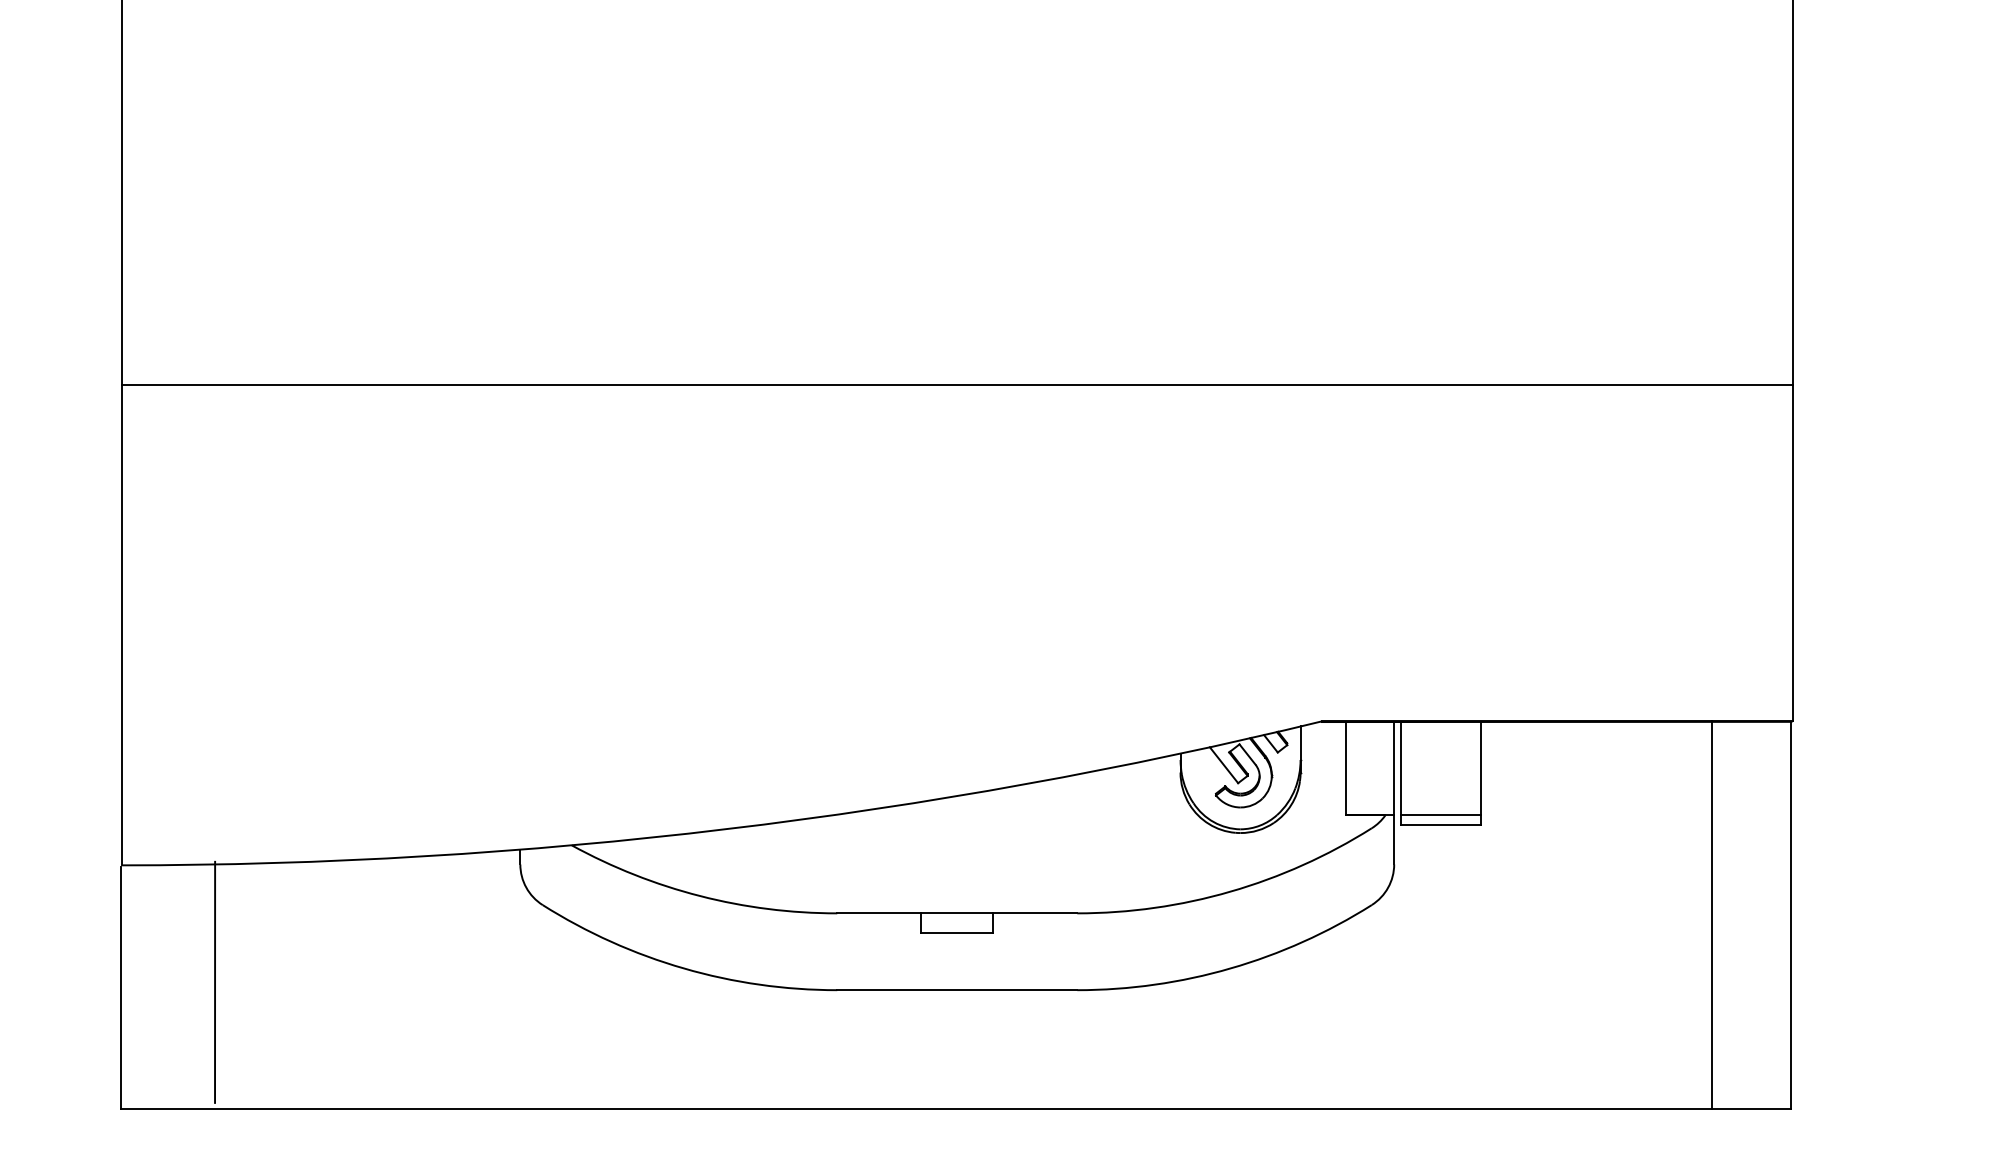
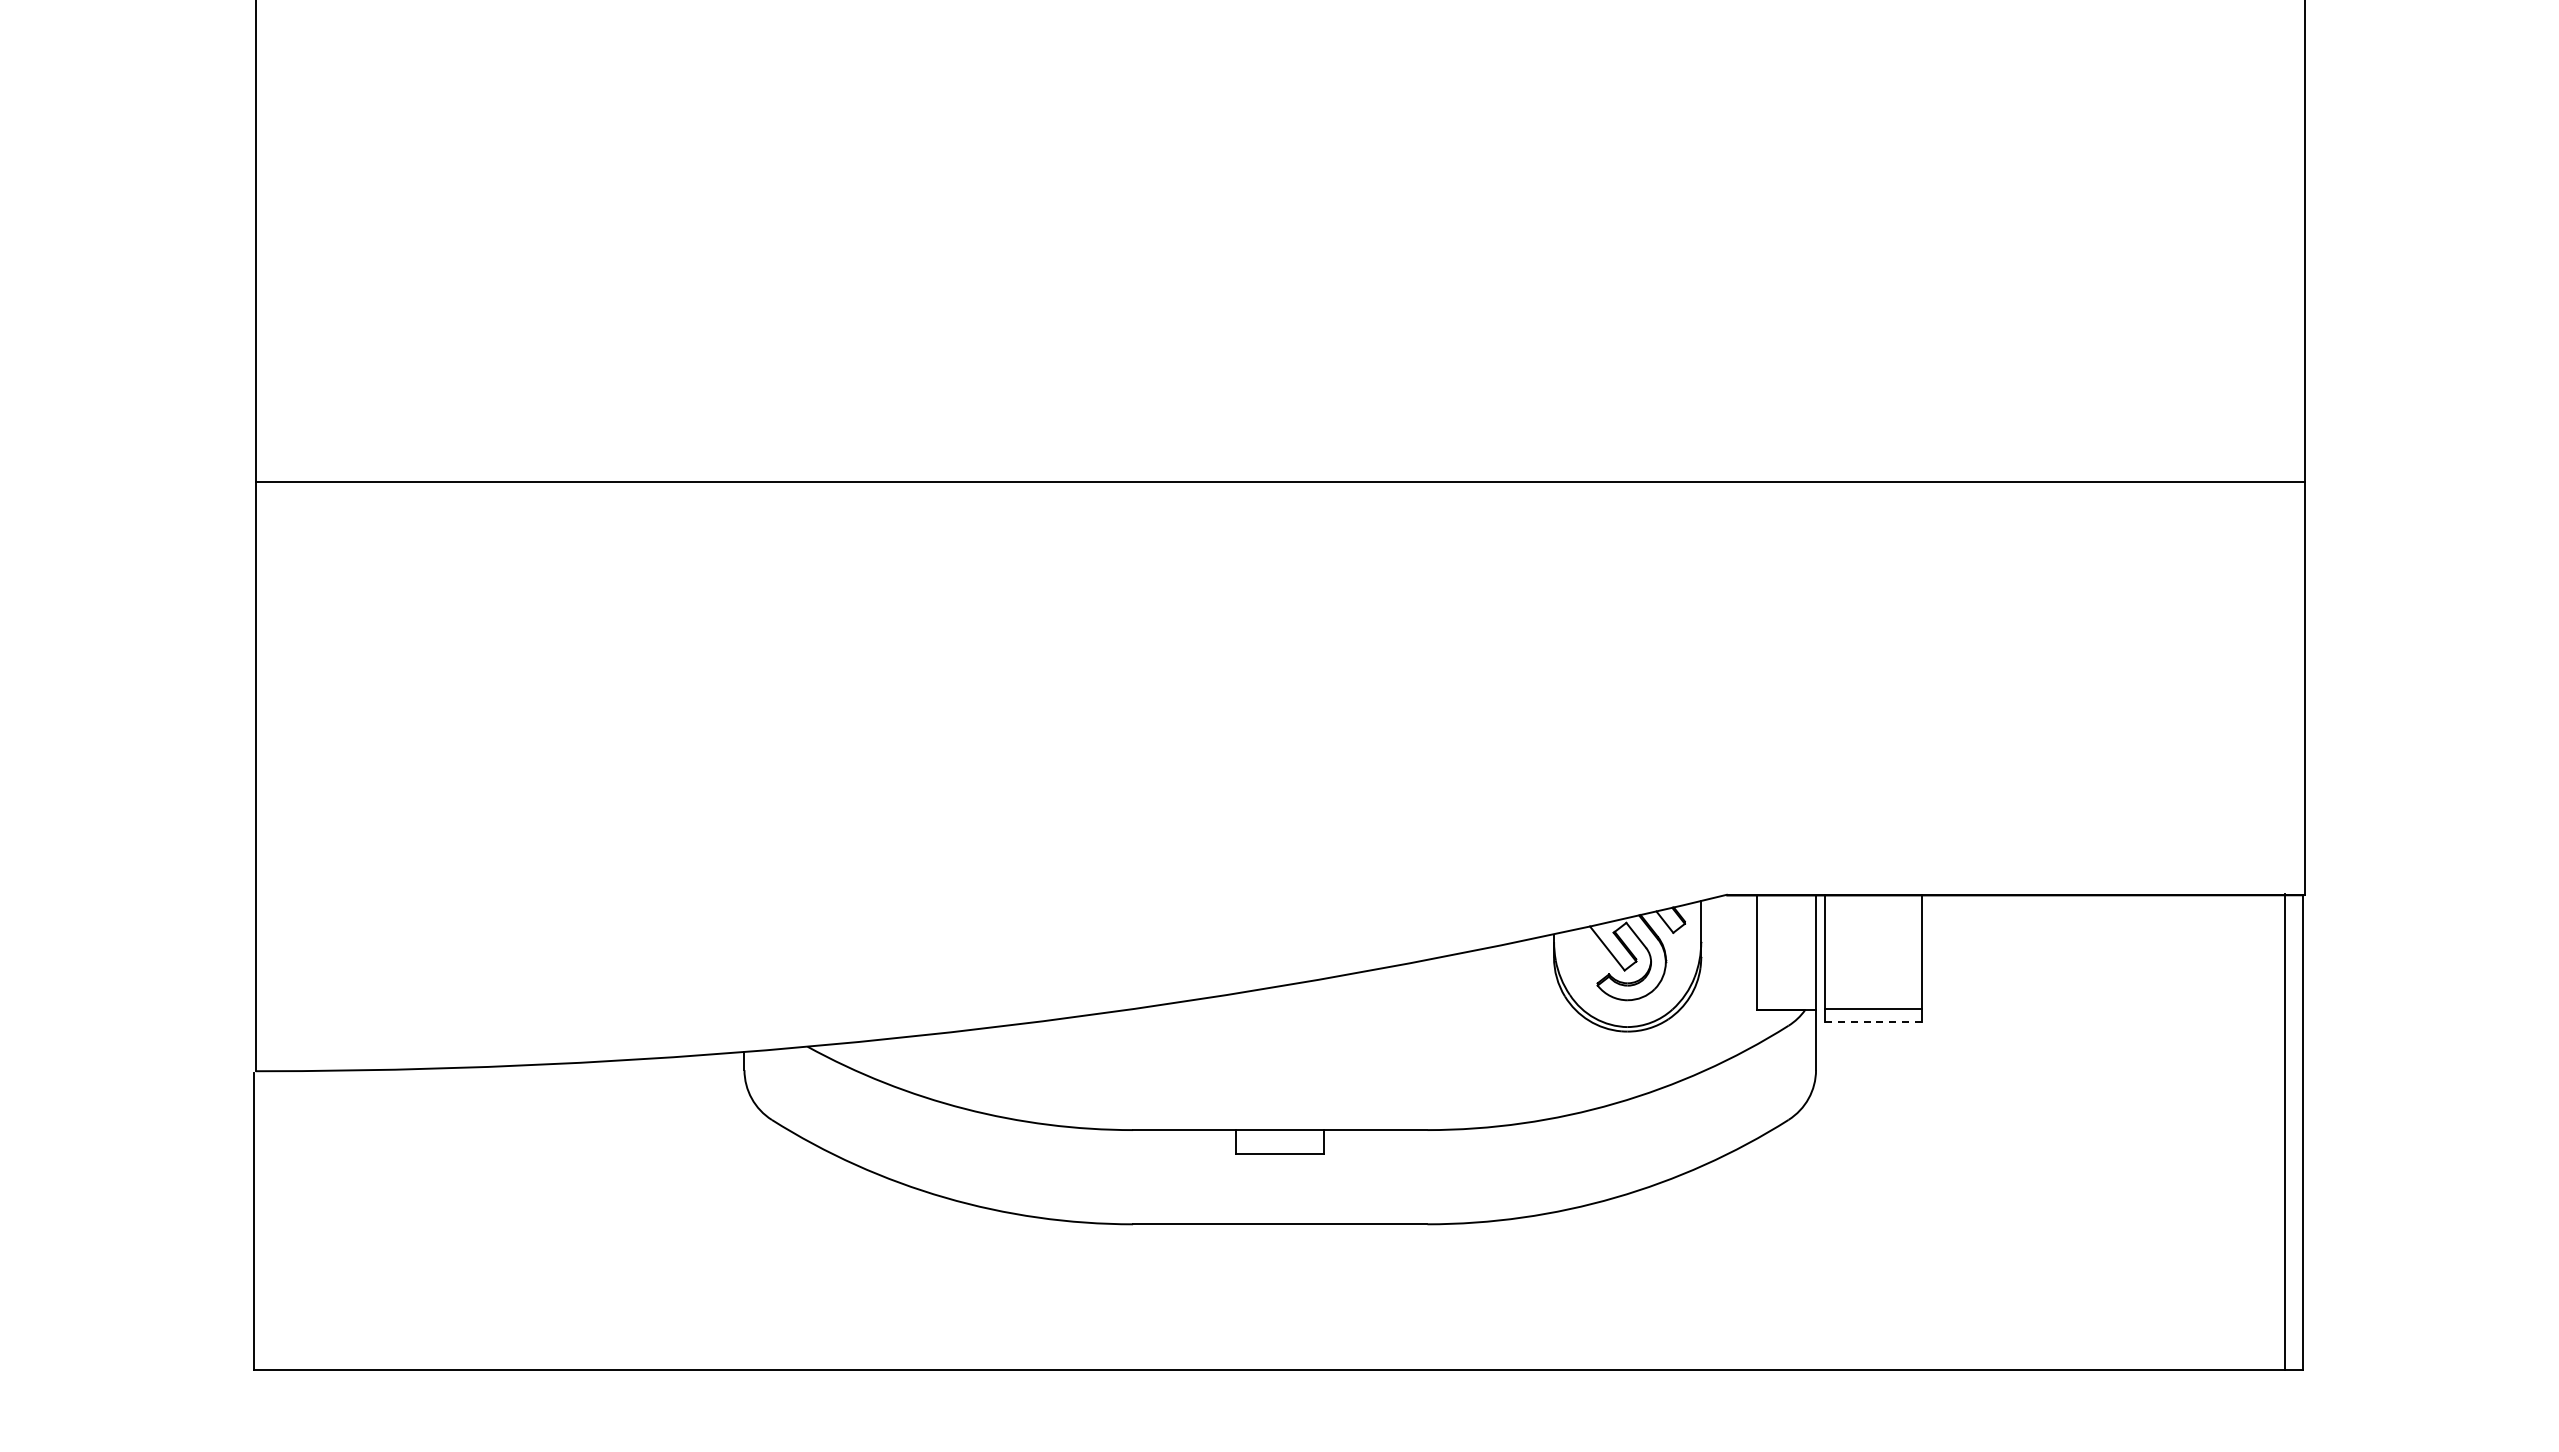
line: (1441, 825) -> (1873, 1022), solid -> dashed
line: (1711, 915) -> (2285, 1132), moved
line: (215, 982) -> (370, 1214), removed

